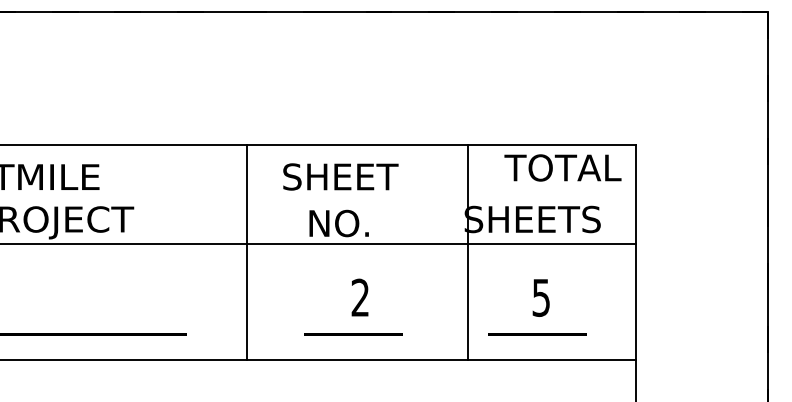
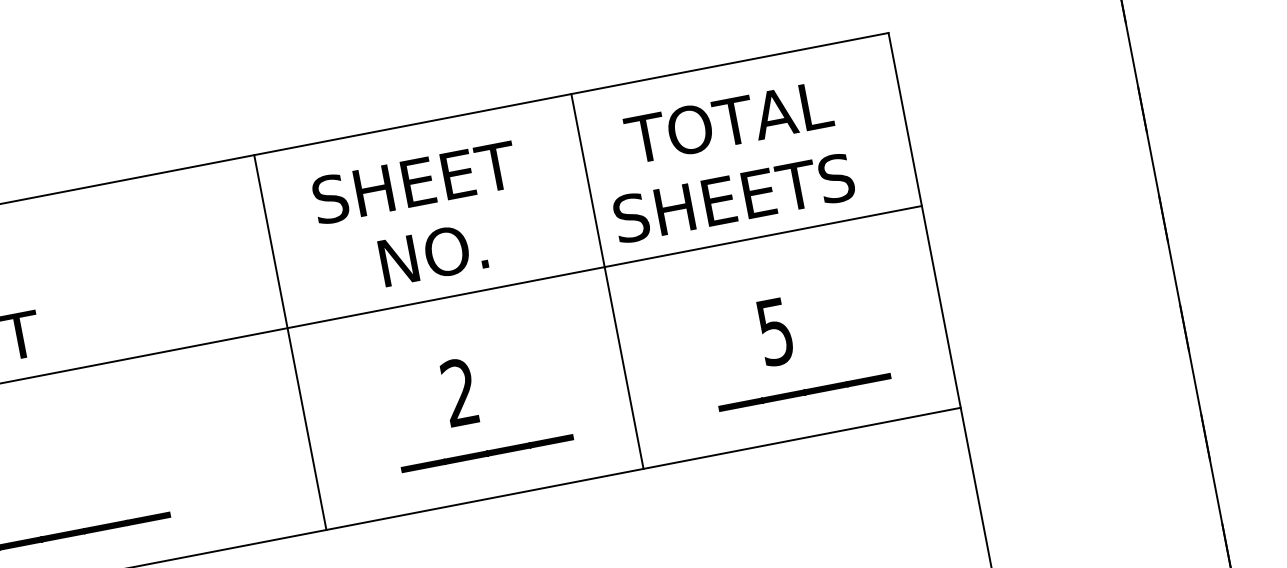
text: (562, 167) -> (727, 121), moved
text: (340, 176) -> (414, 182), moved
text: (338, 223) -> (431, 254), moved
line: (246, 251) -> (289, 341), moved
line: (467, 251) -> (606, 280), moved
text: (353, 334) -> (488, 453), moved
text: (537, 334) -> (805, 392), moved

